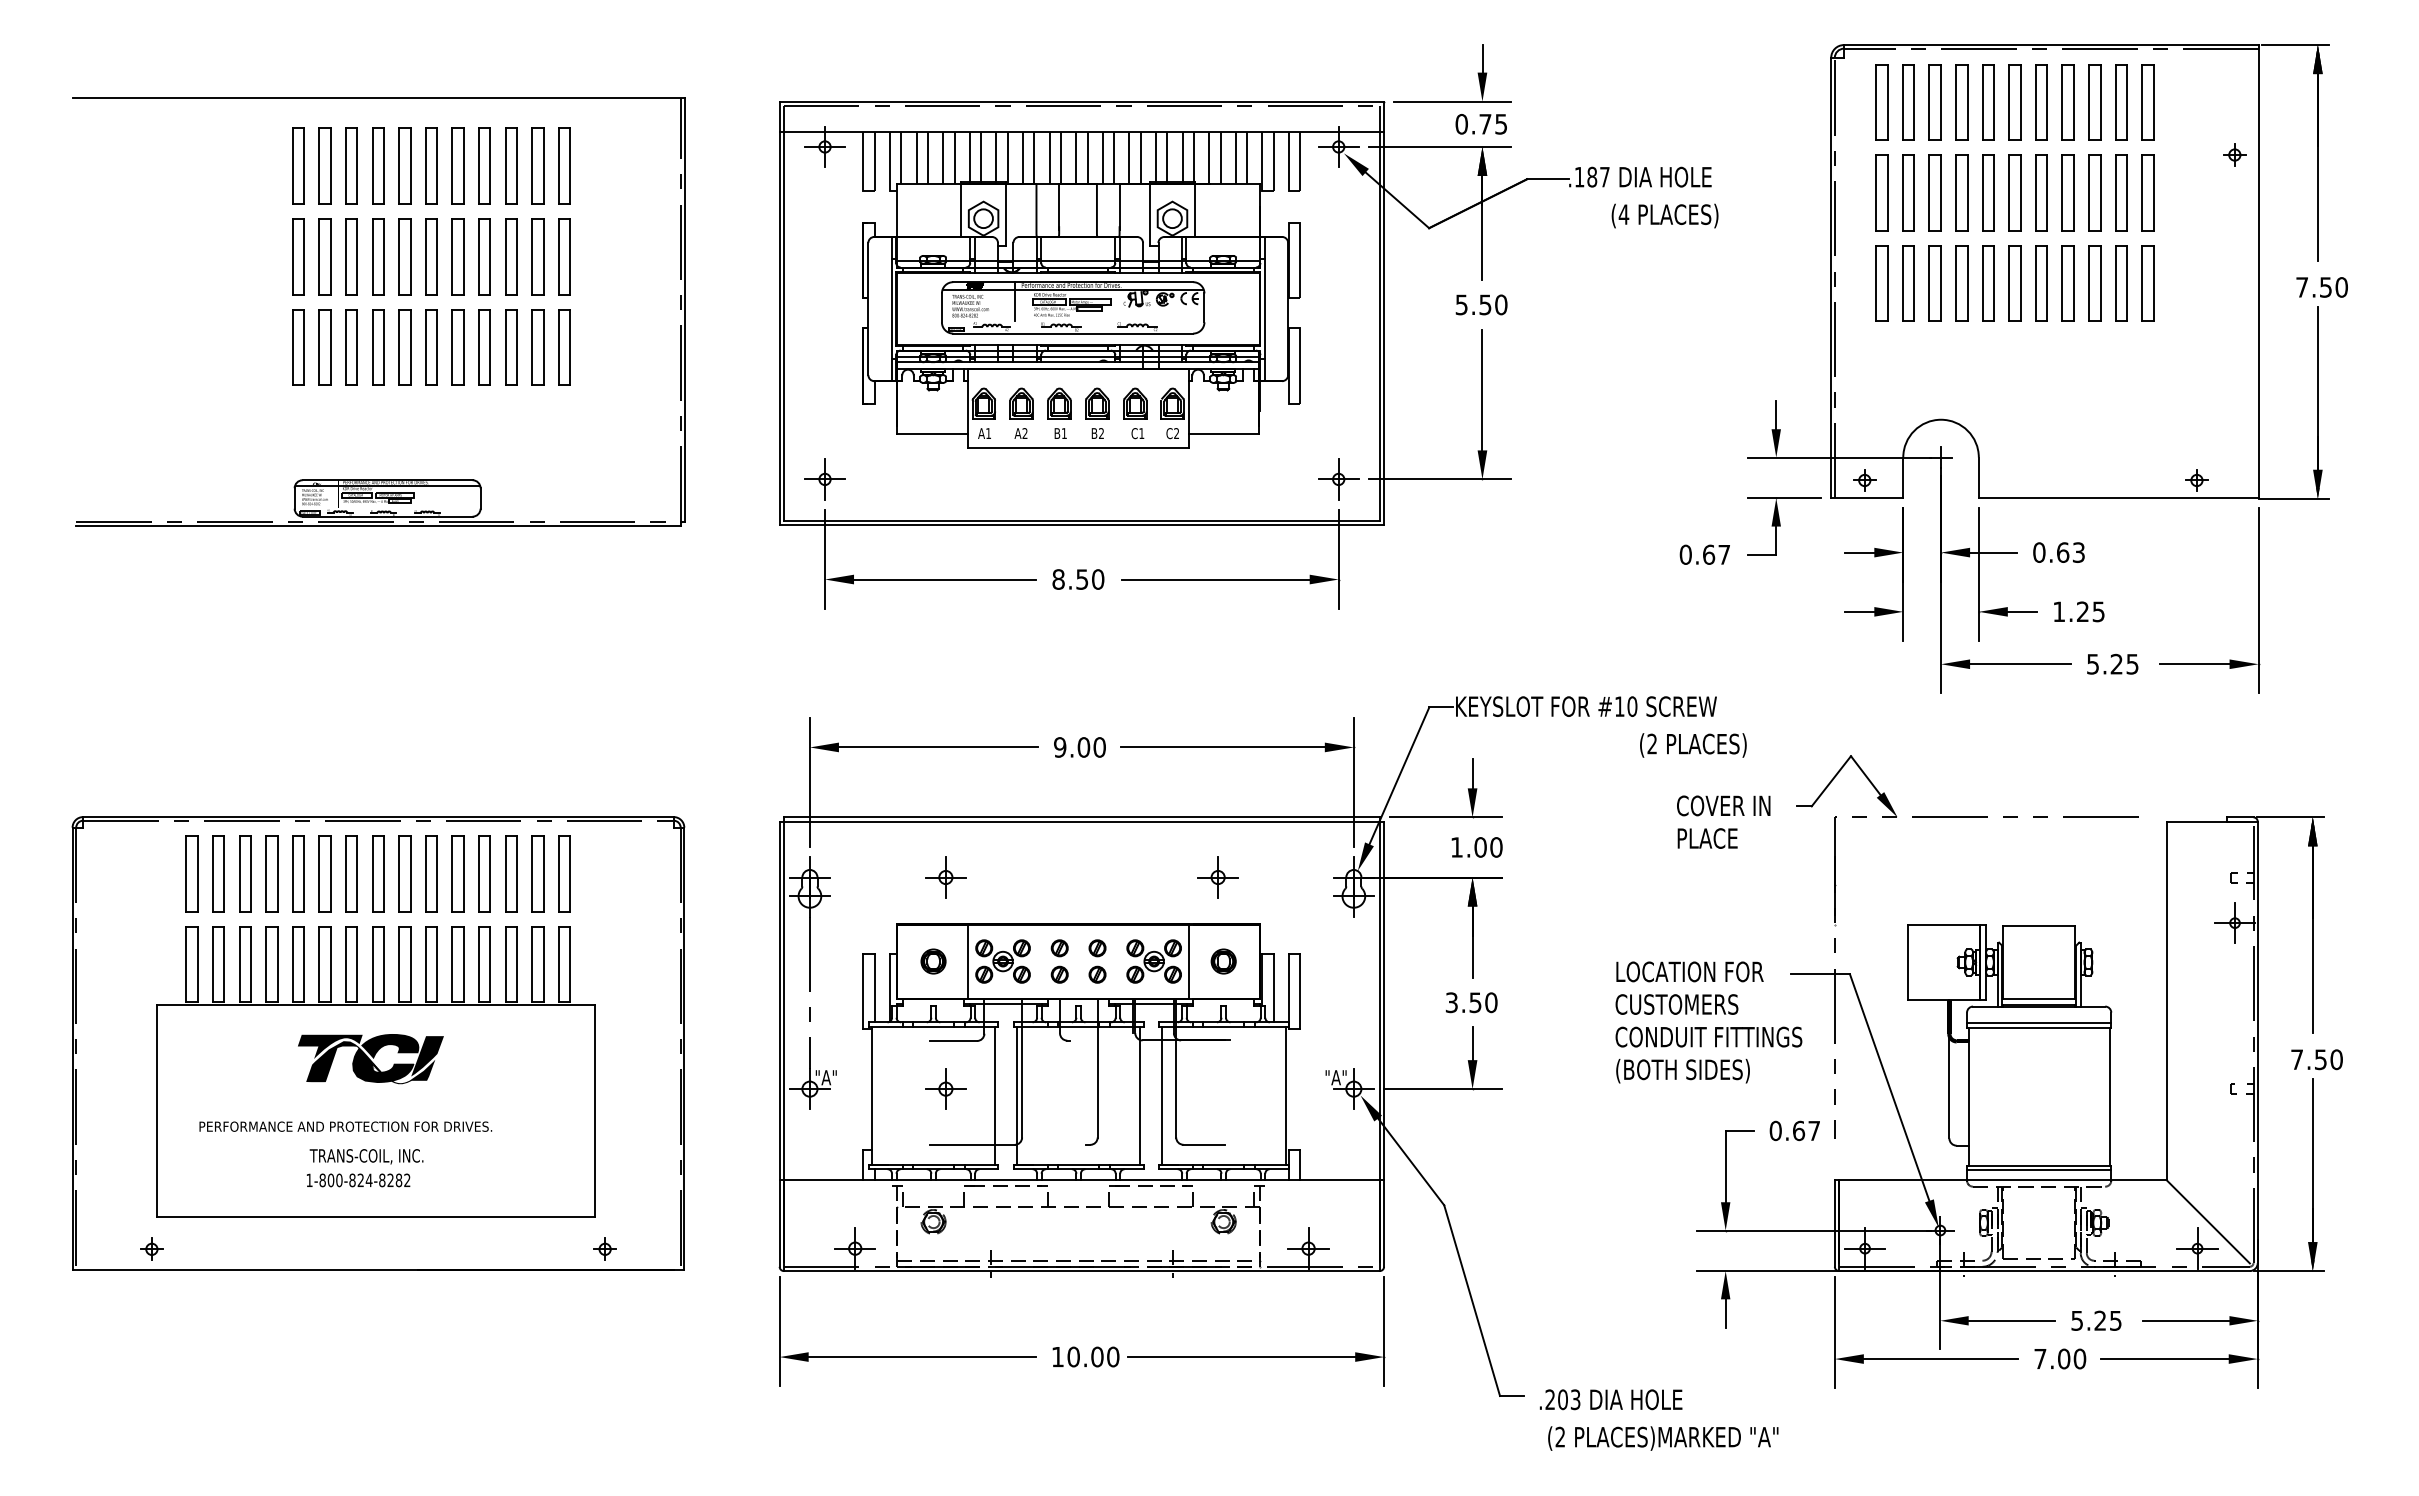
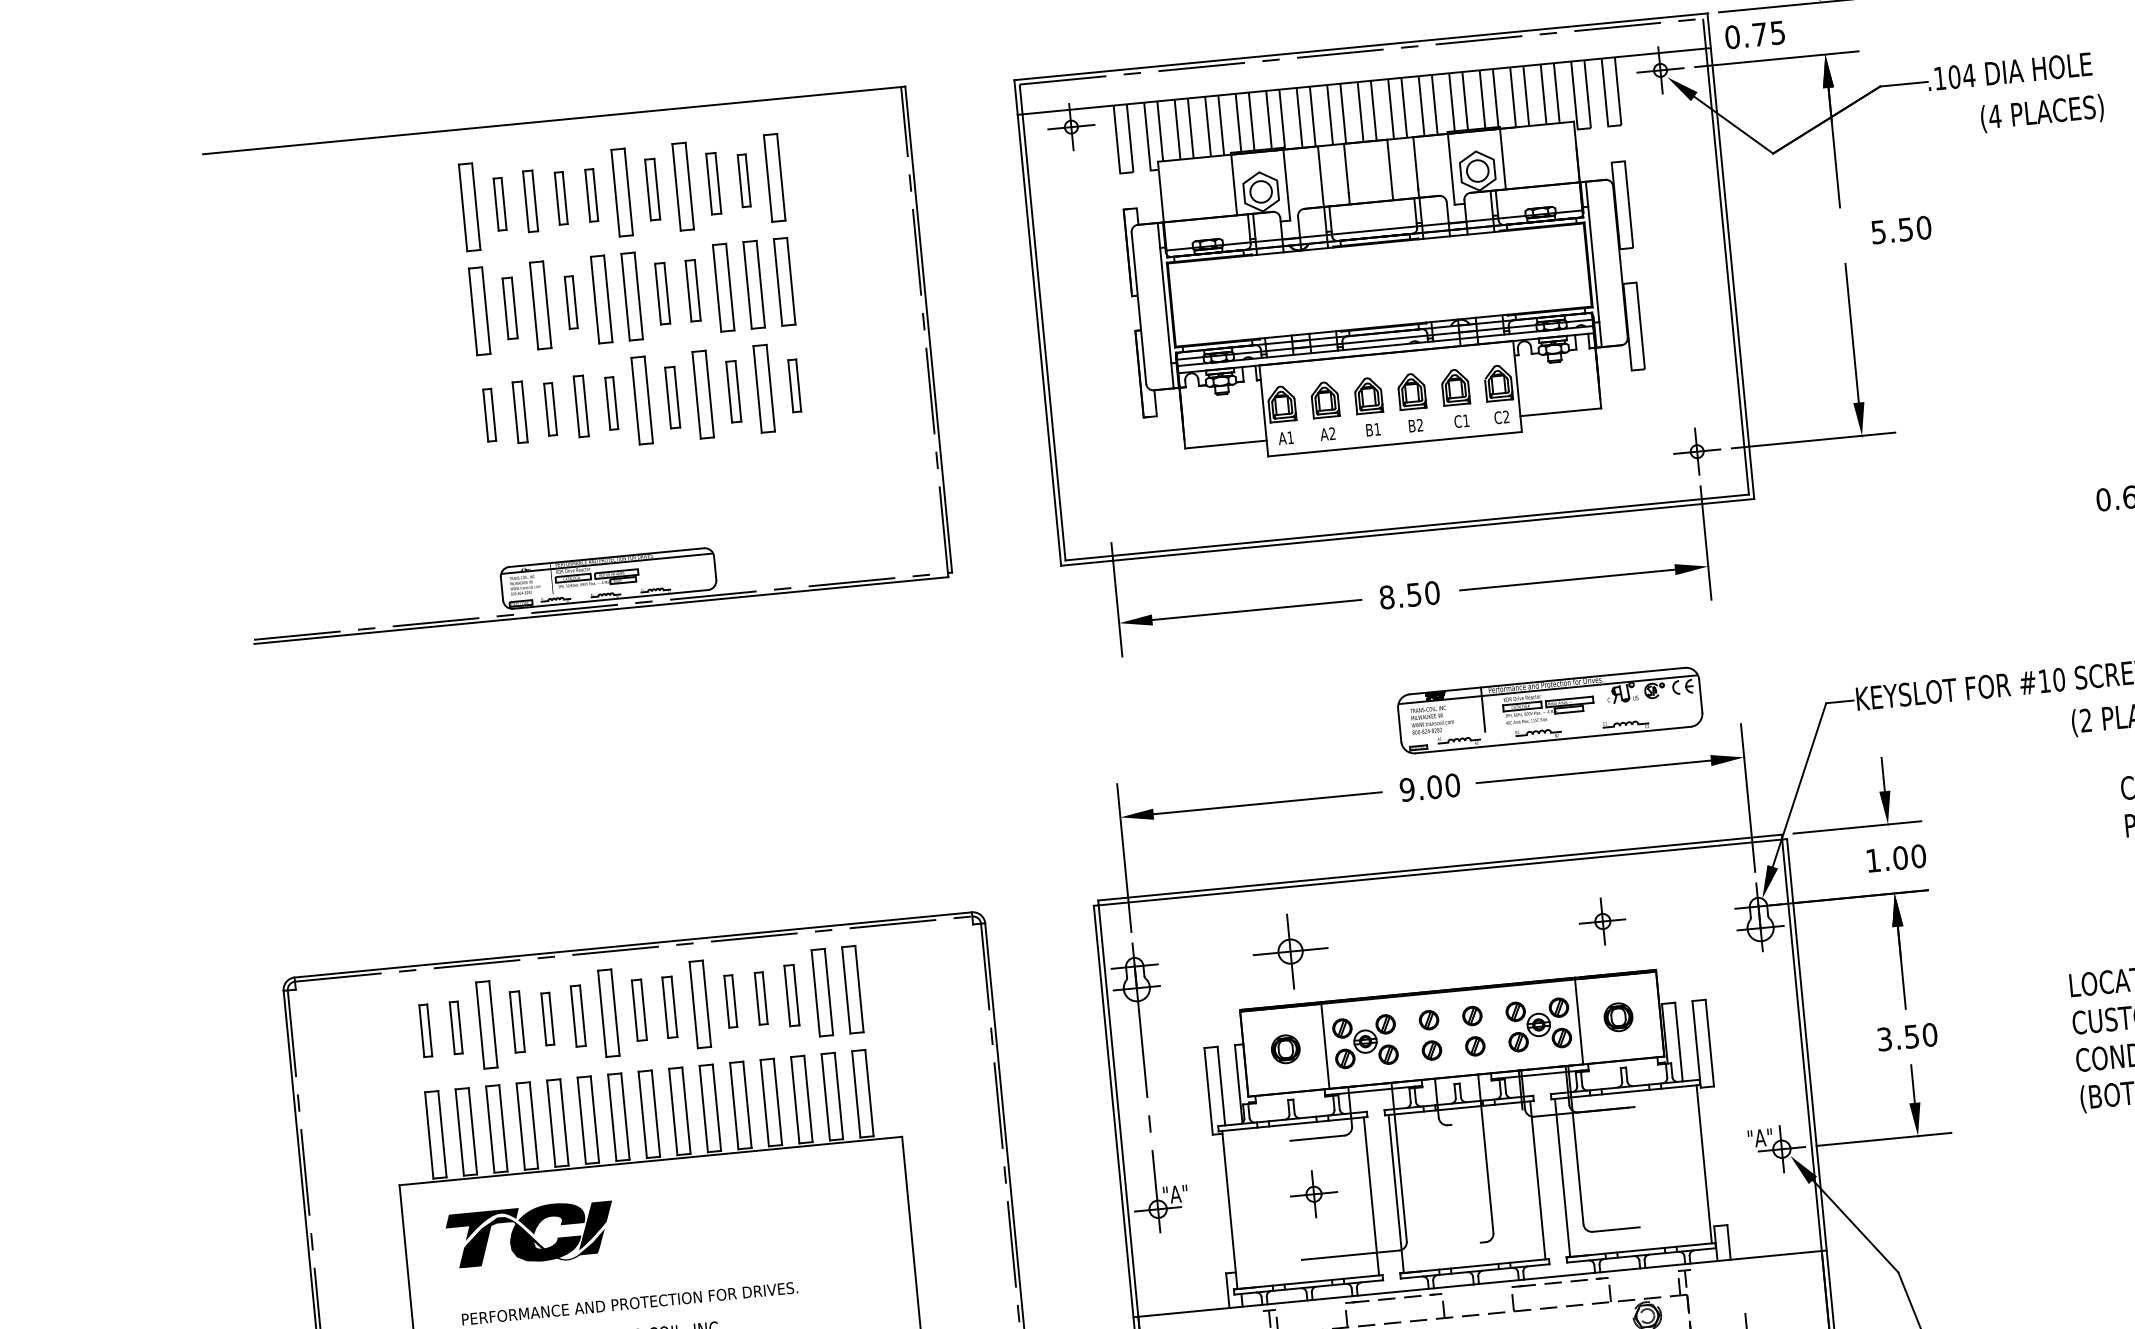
text: (1480, 124) -> (1754, 35), moved
part: (324, 165) -> (499, 203), size x0.6
part: (351, 165) -> (530, 200), size x0.7
part: (378, 165) -> (561, 197), size x0.6
part: (404, 165) -> (591, 194), size x0.6
part: (457, 165) -> (651, 188), size x0.7
part: (511, 165) -> (713, 183), size x0.7
part: (537, 165) -> (743, 180), size x0.6
text: (1598, 177) -> (1961, 76), .187 -> .104
part: (324, 256) -> (509, 308), size x0.7
part: (378, 256) -> (571, 302), size x0.6
part: (457, 256) -> (662, 293), size x0.7
part: (484, 256) -> (692, 290), size x0.7
text: (1481, 304) -> (1901, 229), moved
part: (1073, 307) -> (1550, 710), moved
part: (298, 347) -> (489, 415), size x0.6
part: (324, 347) -> (519, 412), size x0.7
part: (351, 347) -> (550, 409), size x0.6
part: (378, 347) -> (581, 406), size x0.7
part: (404, 347) -> (611, 403), size x0.6
part: (457, 347) -> (672, 397), size x0.7
part: (511, 347) -> (733, 391), size x0.7
part: (564, 347) -> (794, 385), size x0.6
part: (824, 479) -> (1107, 508), removed
part: (191, 873) -> (425, 1030), size x0.6
part: (218, 873) -> (456, 1027), size x0.6
part: (271, 873) -> (516, 1021), size x0.7
part: (298, 873) -> (547, 1018), size x0.6
part: (324, 873) -> (577, 1015), size x0.7
part: (378, 873) -> (639, 1009), size x0.7
part: (404, 873) -> (669, 1006), size x0.7
part: (457, 873) -> (730, 1000), size x0.6
part: (484, 873) -> (761, 997), size x0.6
part: (511, 873) -> (792, 994), size x0.7
part: (945, 877) -> (1290, 951), size x1.6
part: (370, 1059) -> (530, 1235), moved

